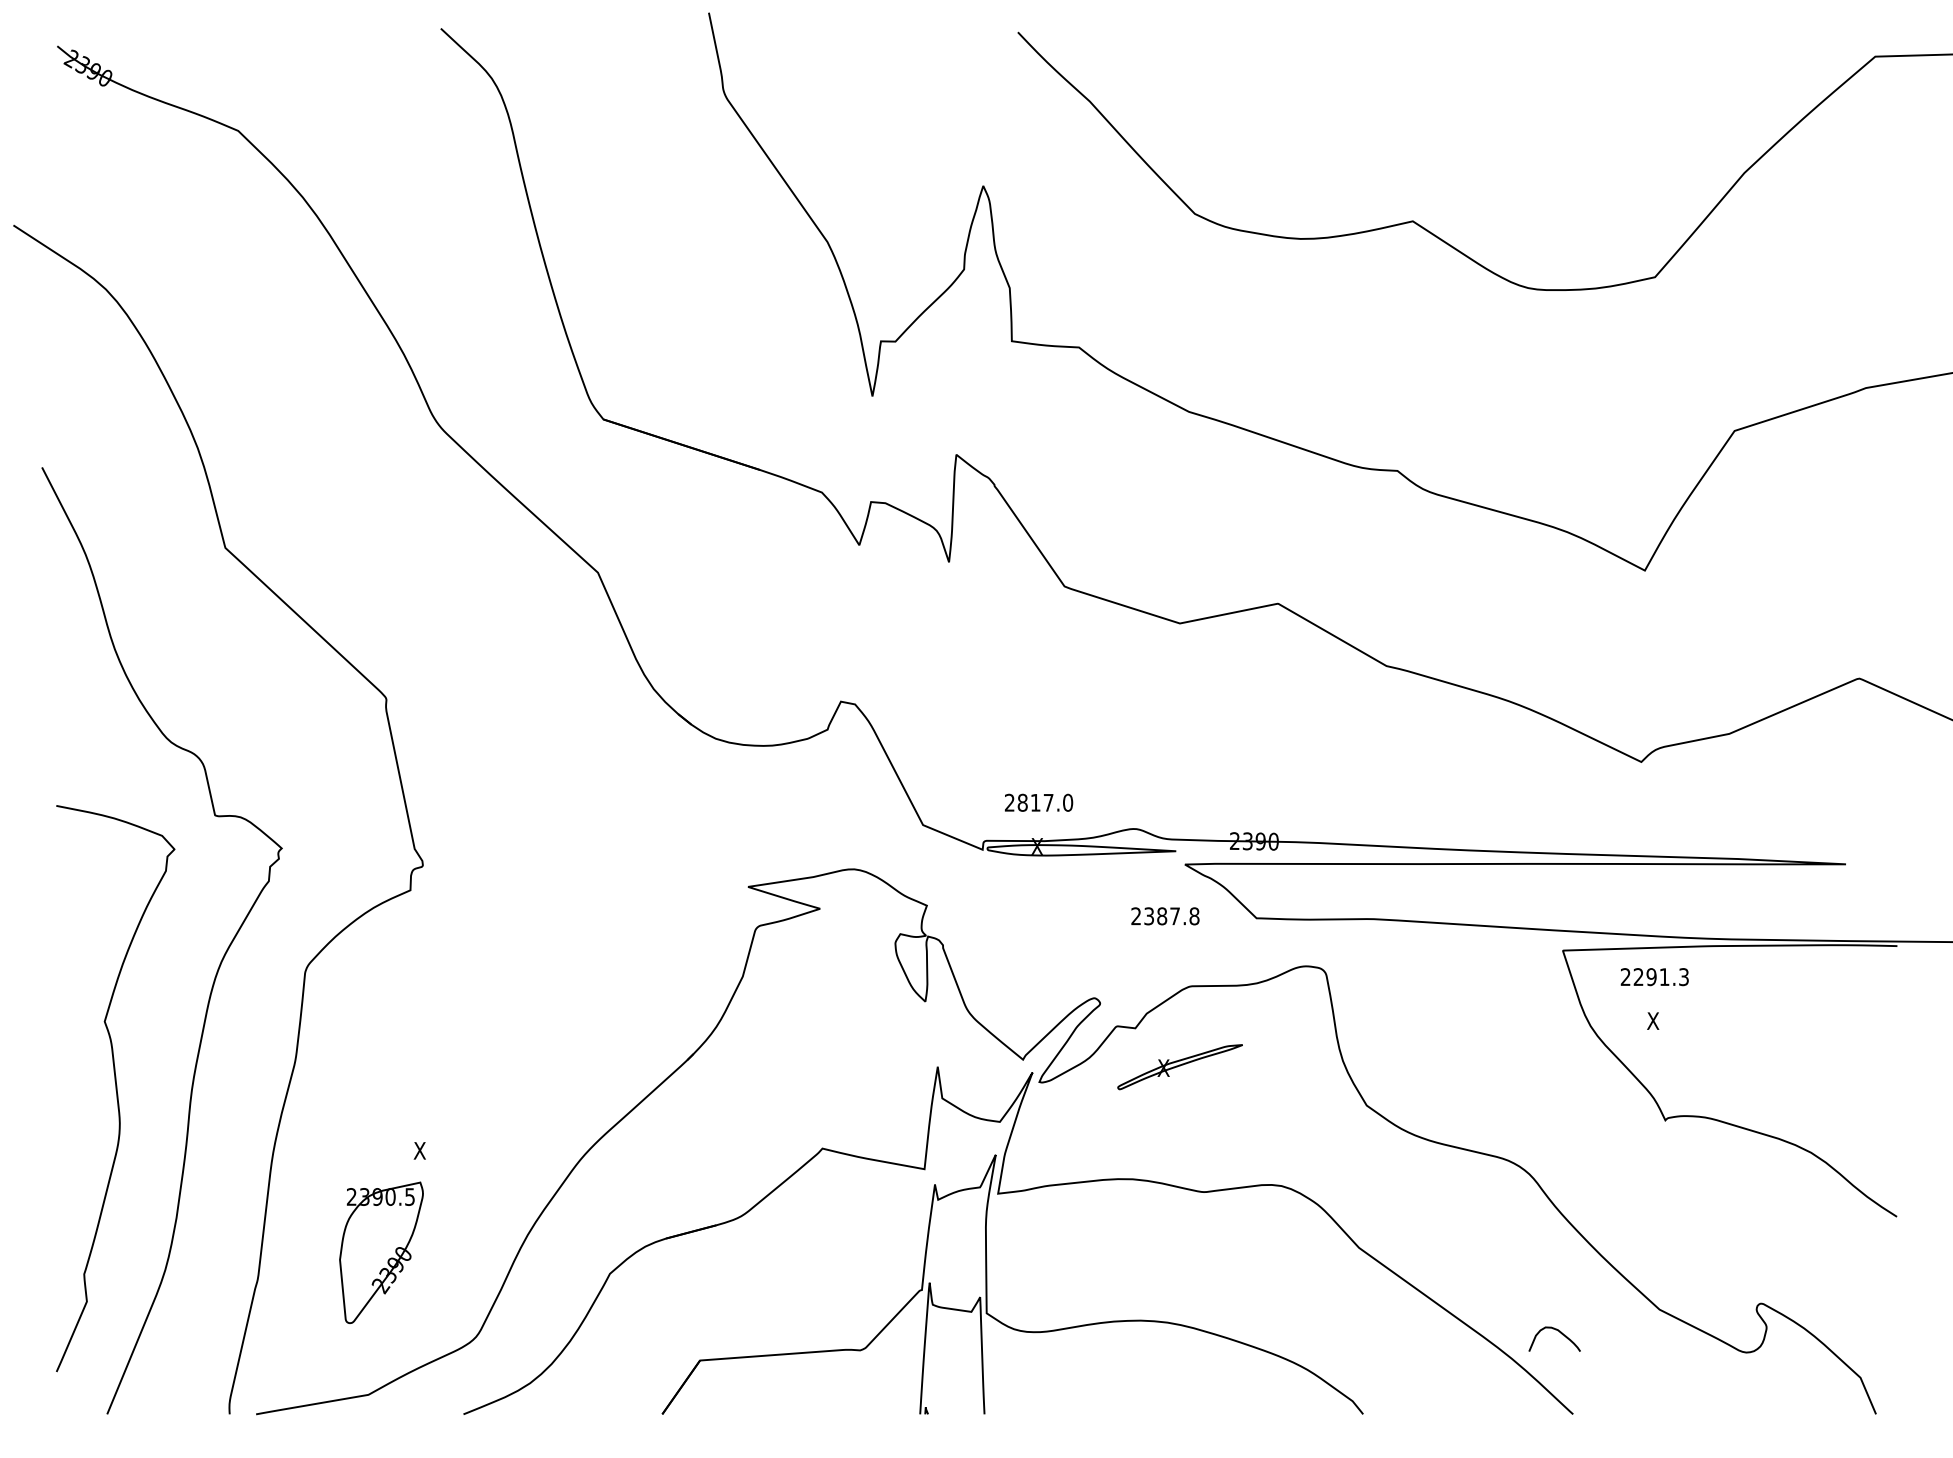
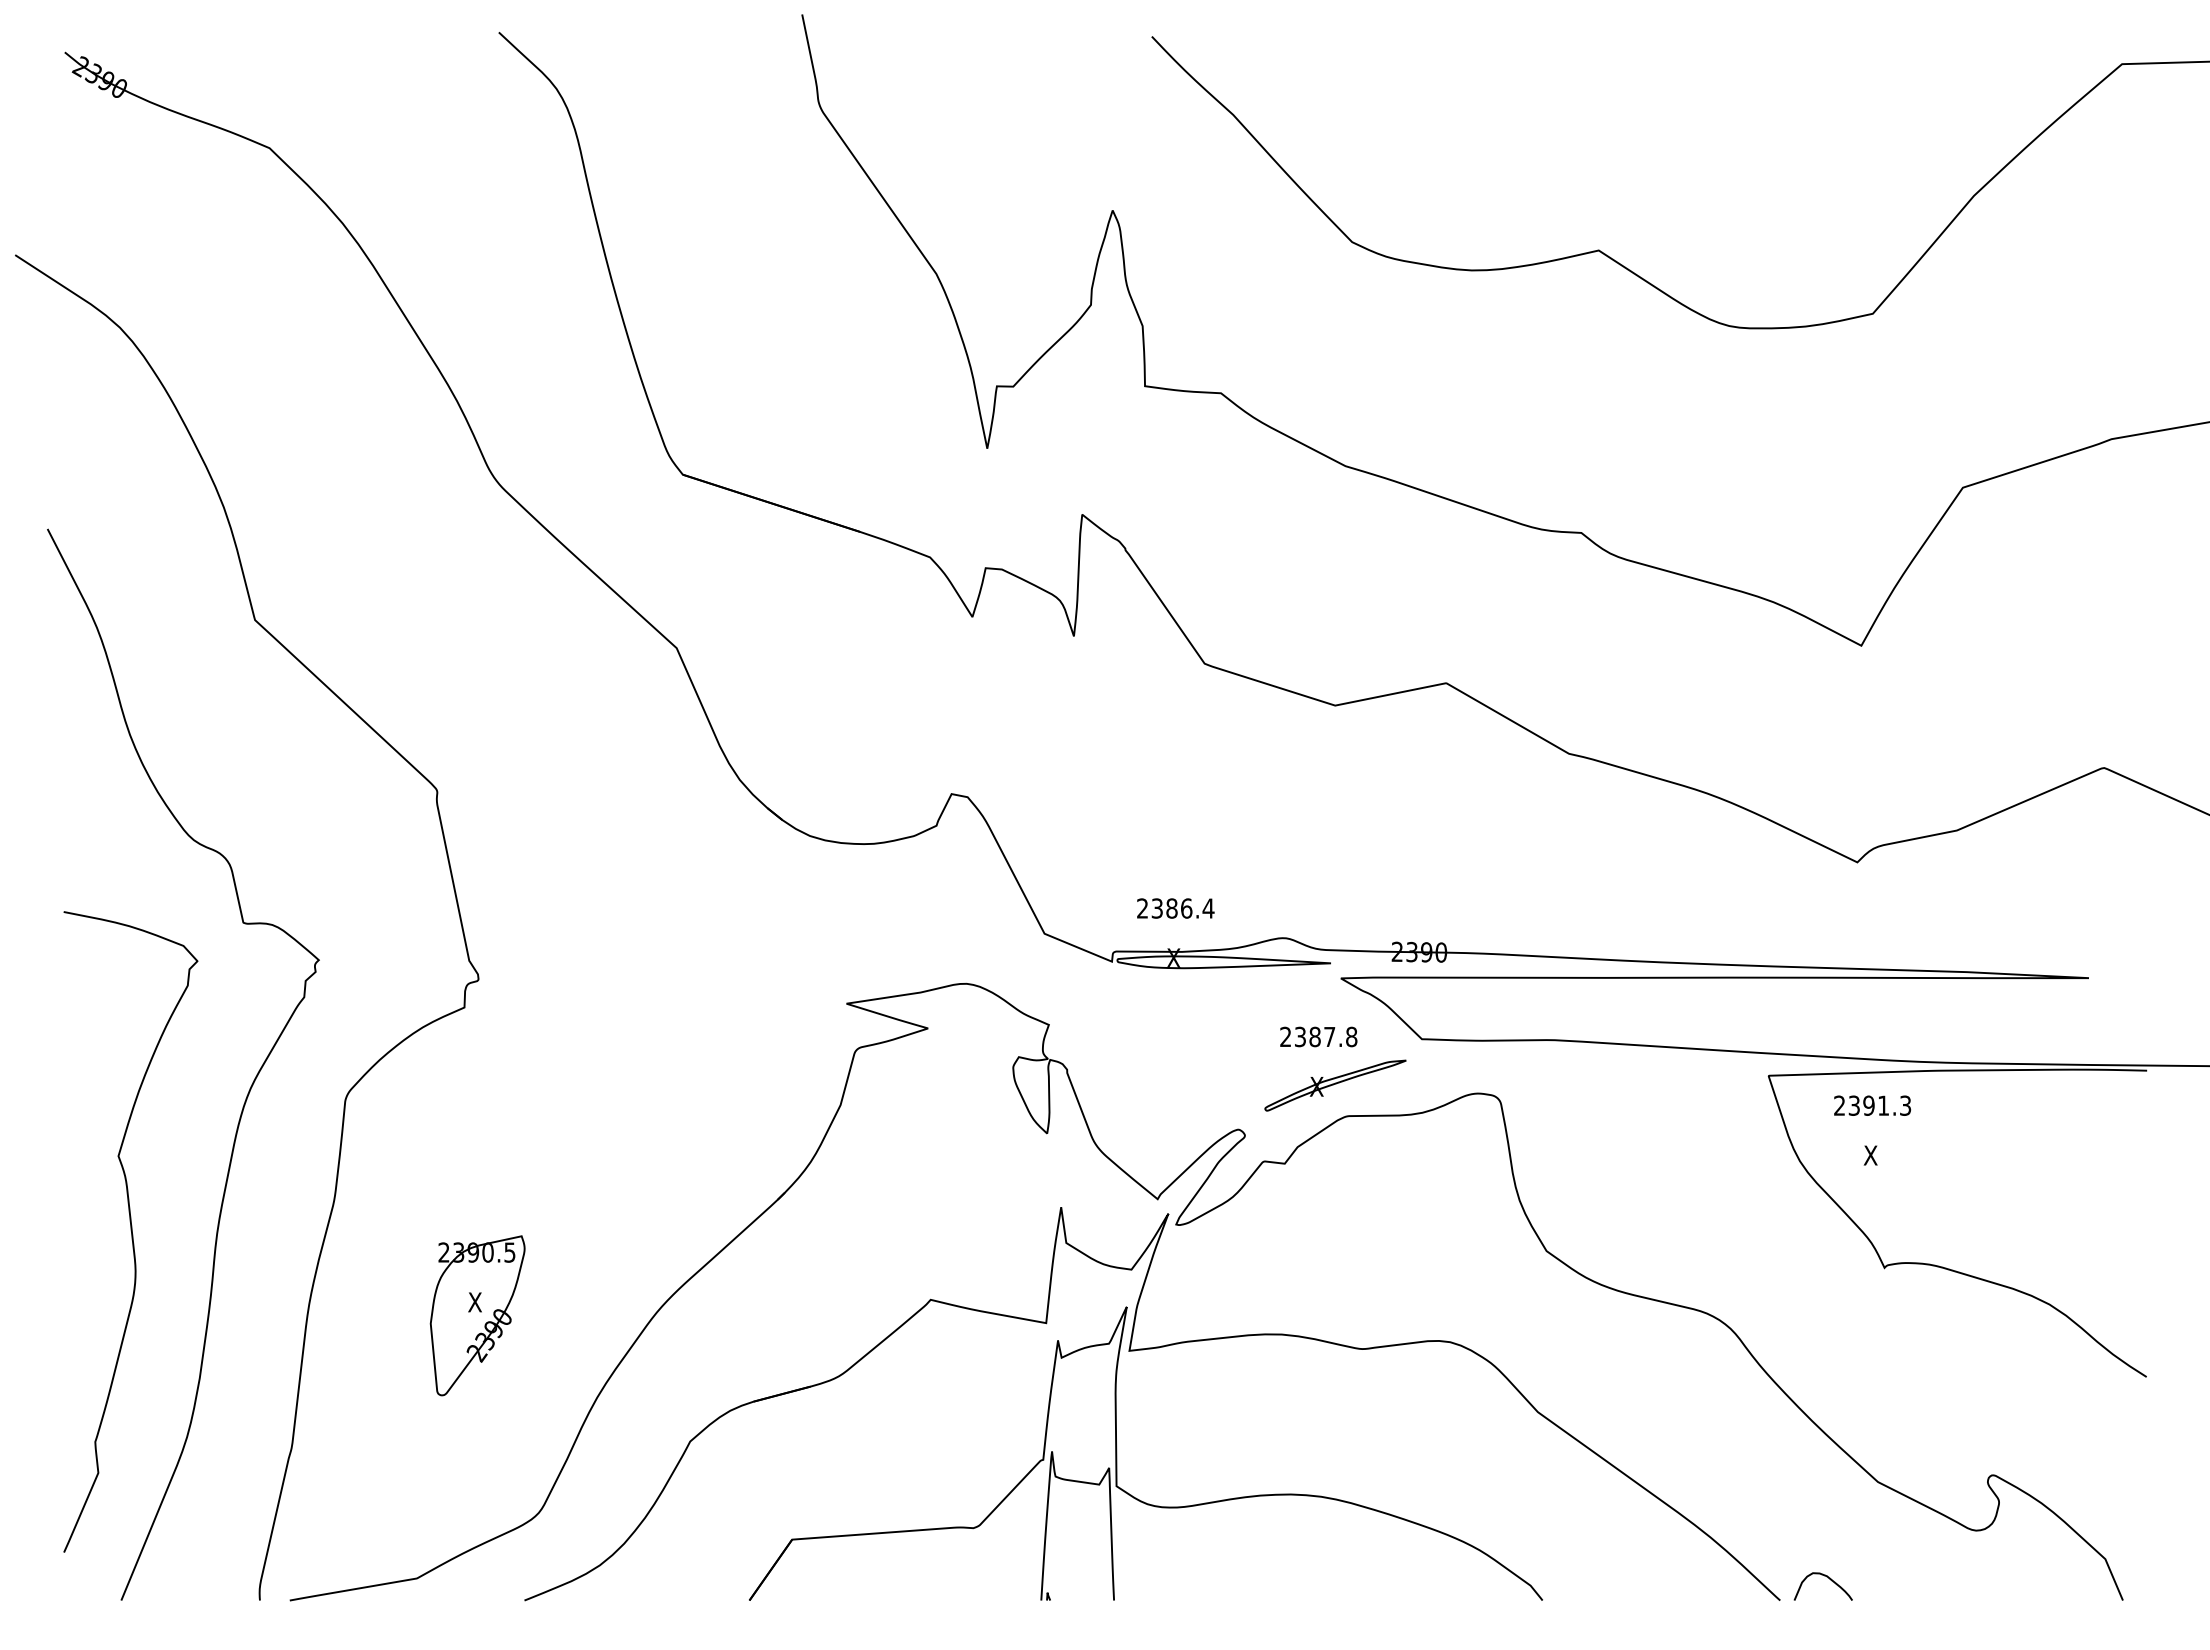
text: (1044, 802) -> (1182, 908), 2817.0 -> 2386.4
text: (1637, 976) -> (1853, 1105), 2291.3 -> 2391.3
part: (1180, 1067) -> (1335, 1085), moved
part: (381, 1252) -> (477, 1315), moved
curve: (1557, 1331) -> (1826, 1577), moved

